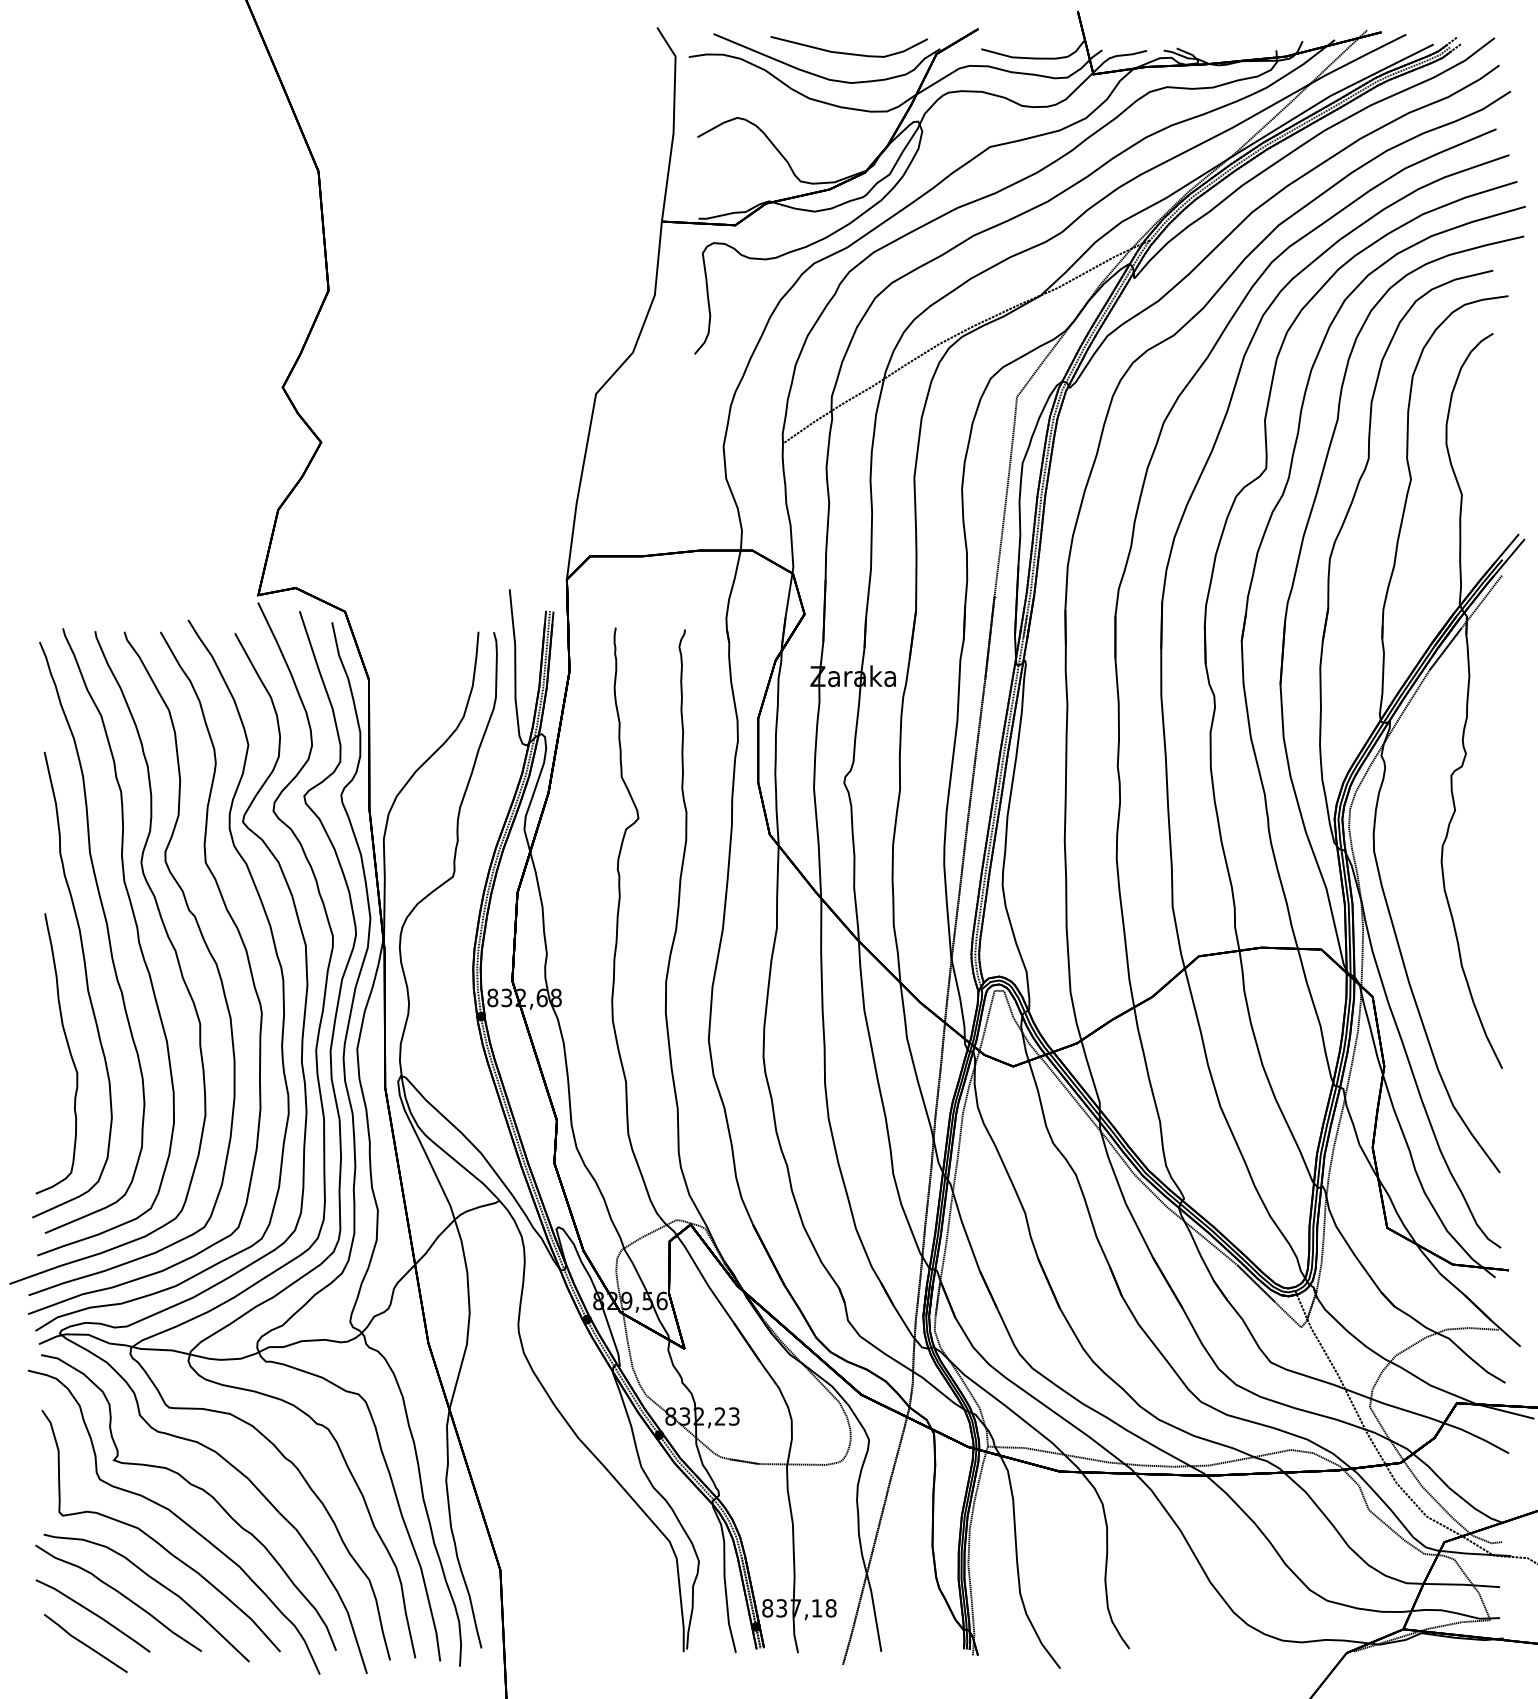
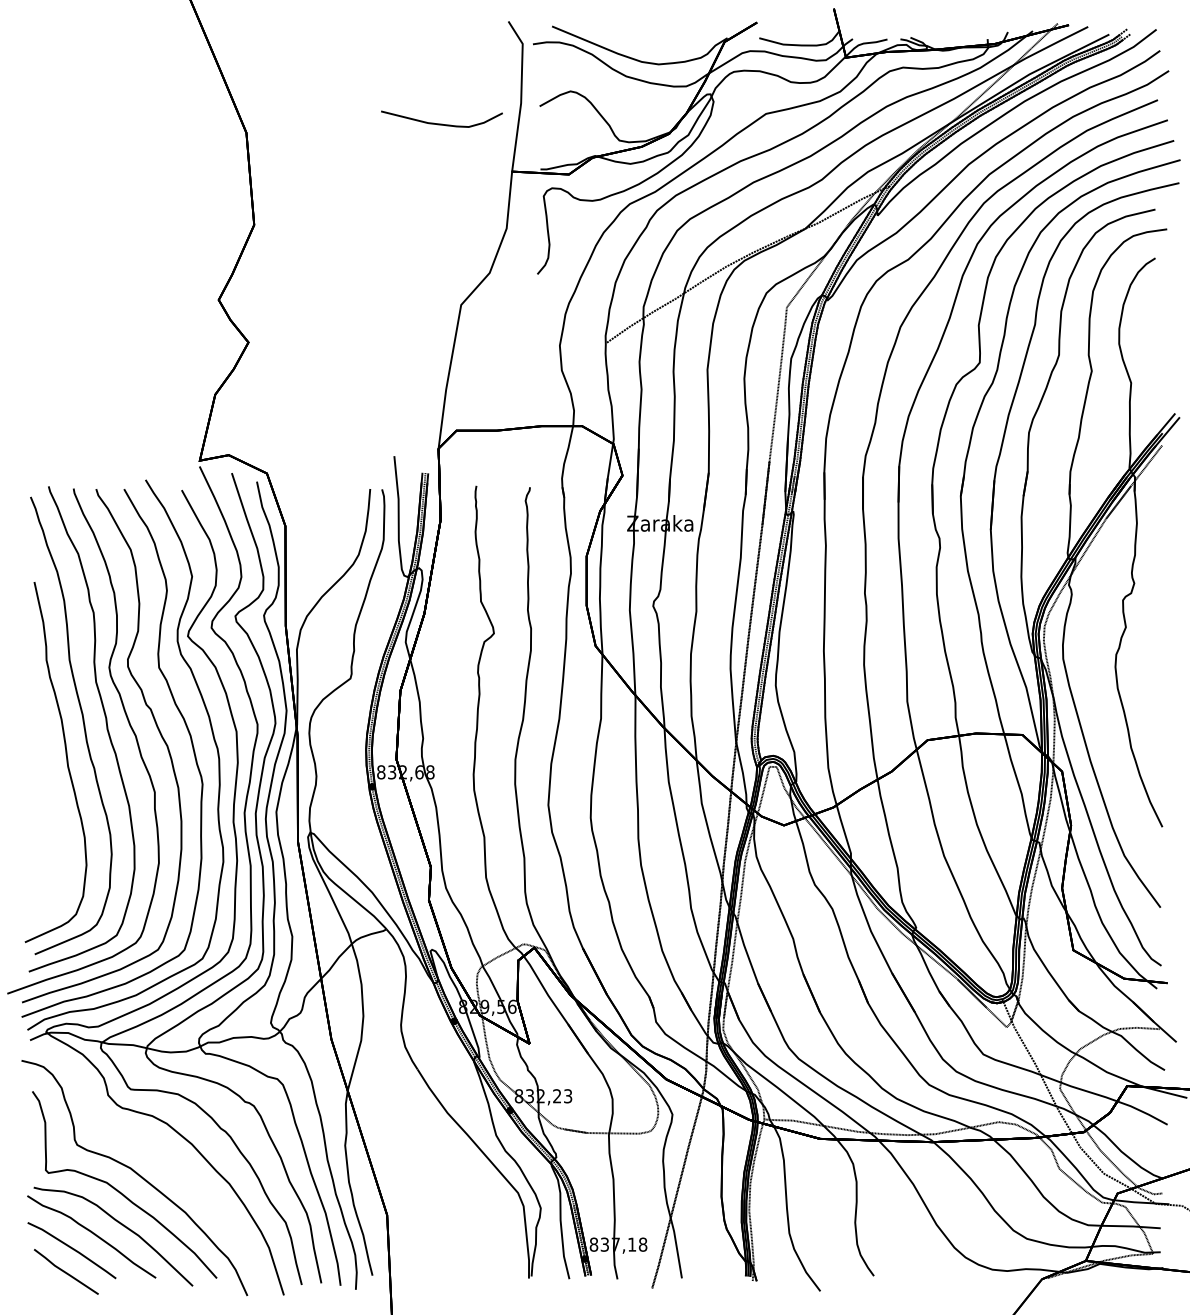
curve: (847, 52) -> (440, 123), moved
part: (68, 1050) -> (52, 813), removed
curve: (195, 1487) -> (151, 1151), removed

